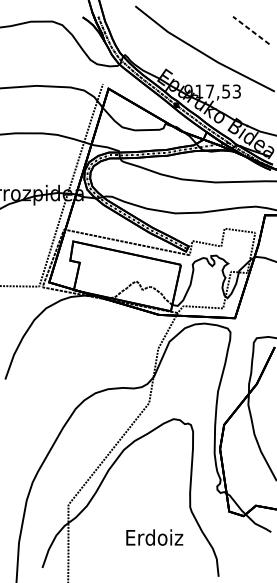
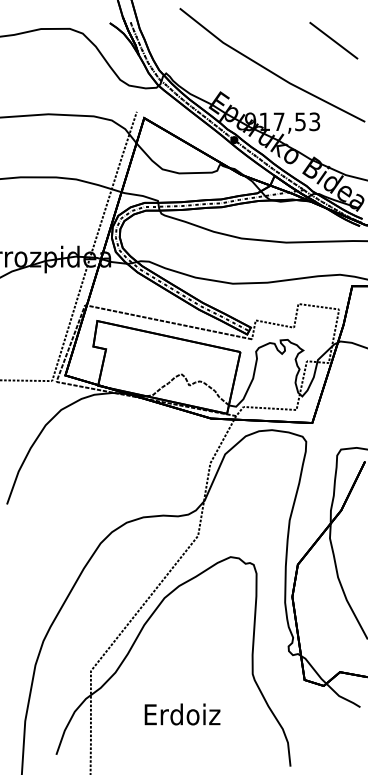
line: (251, 30) -> (333, 40), dashed -> solid
text: (154, 537) -> (182, 714), moved

